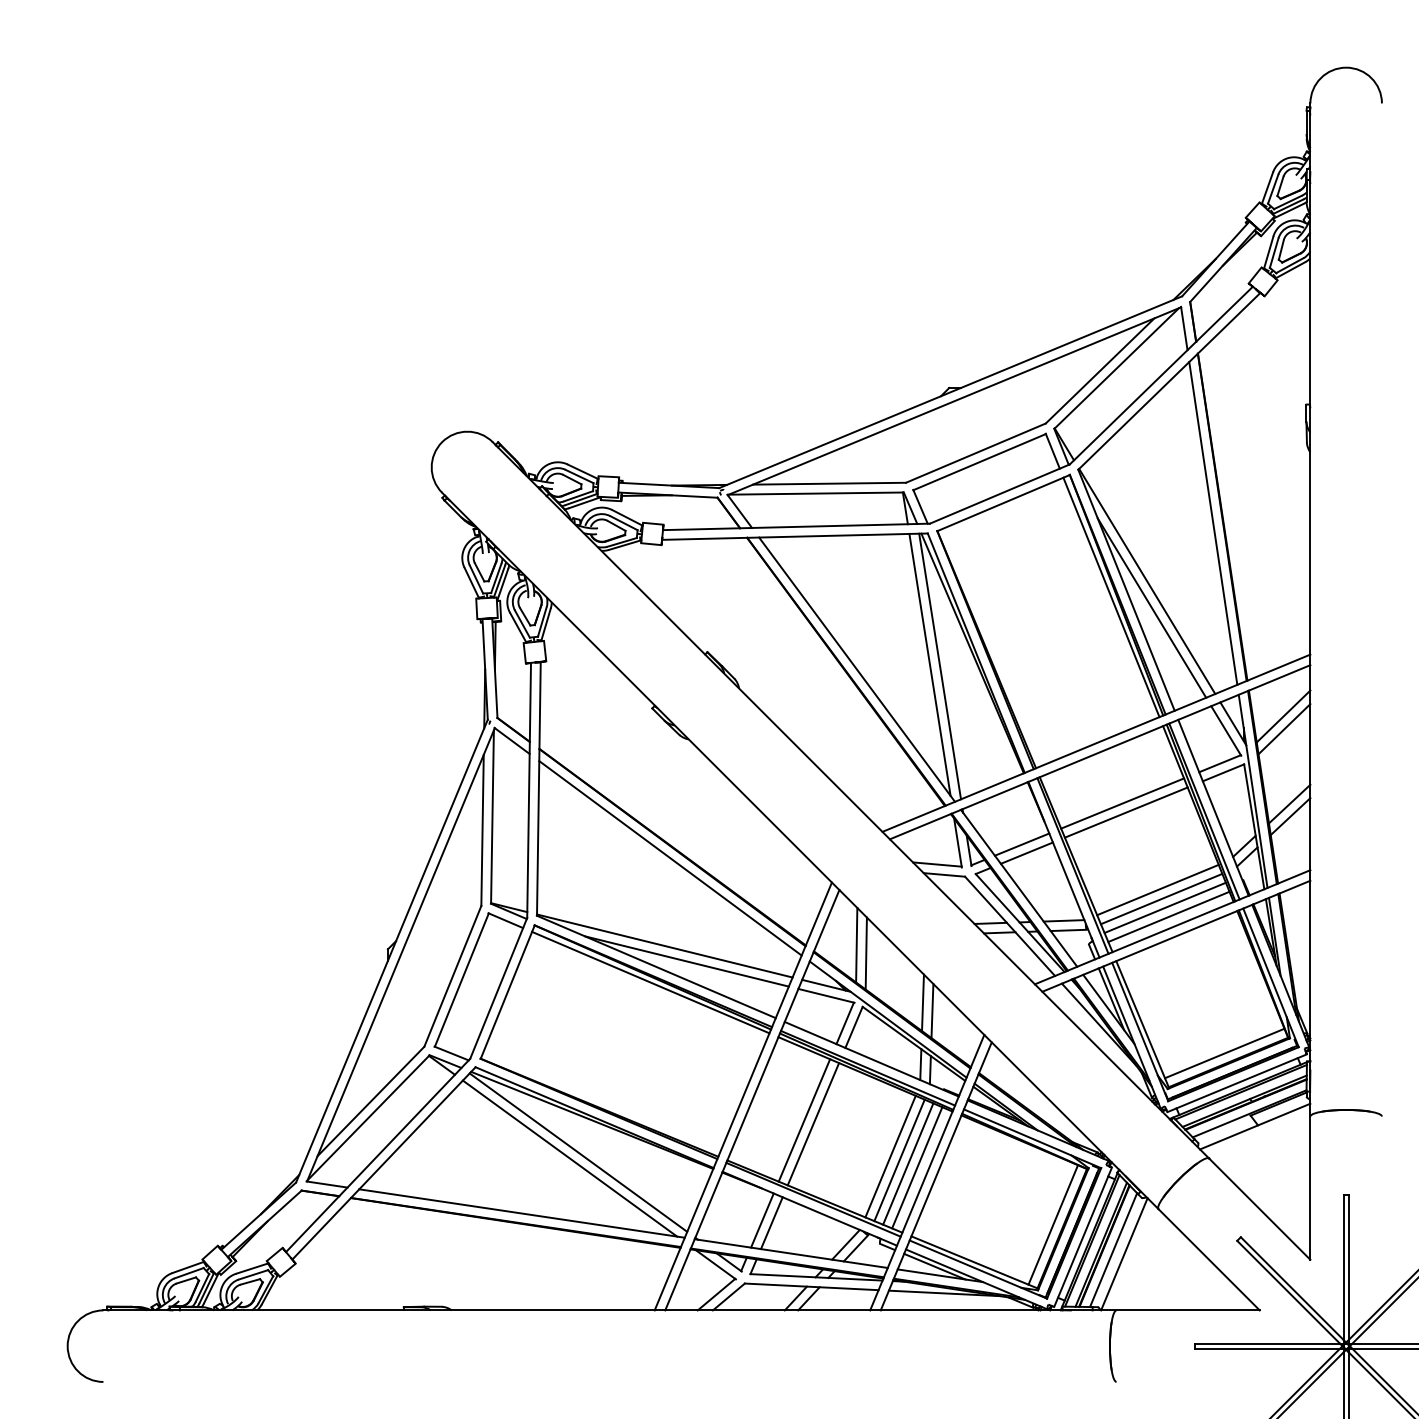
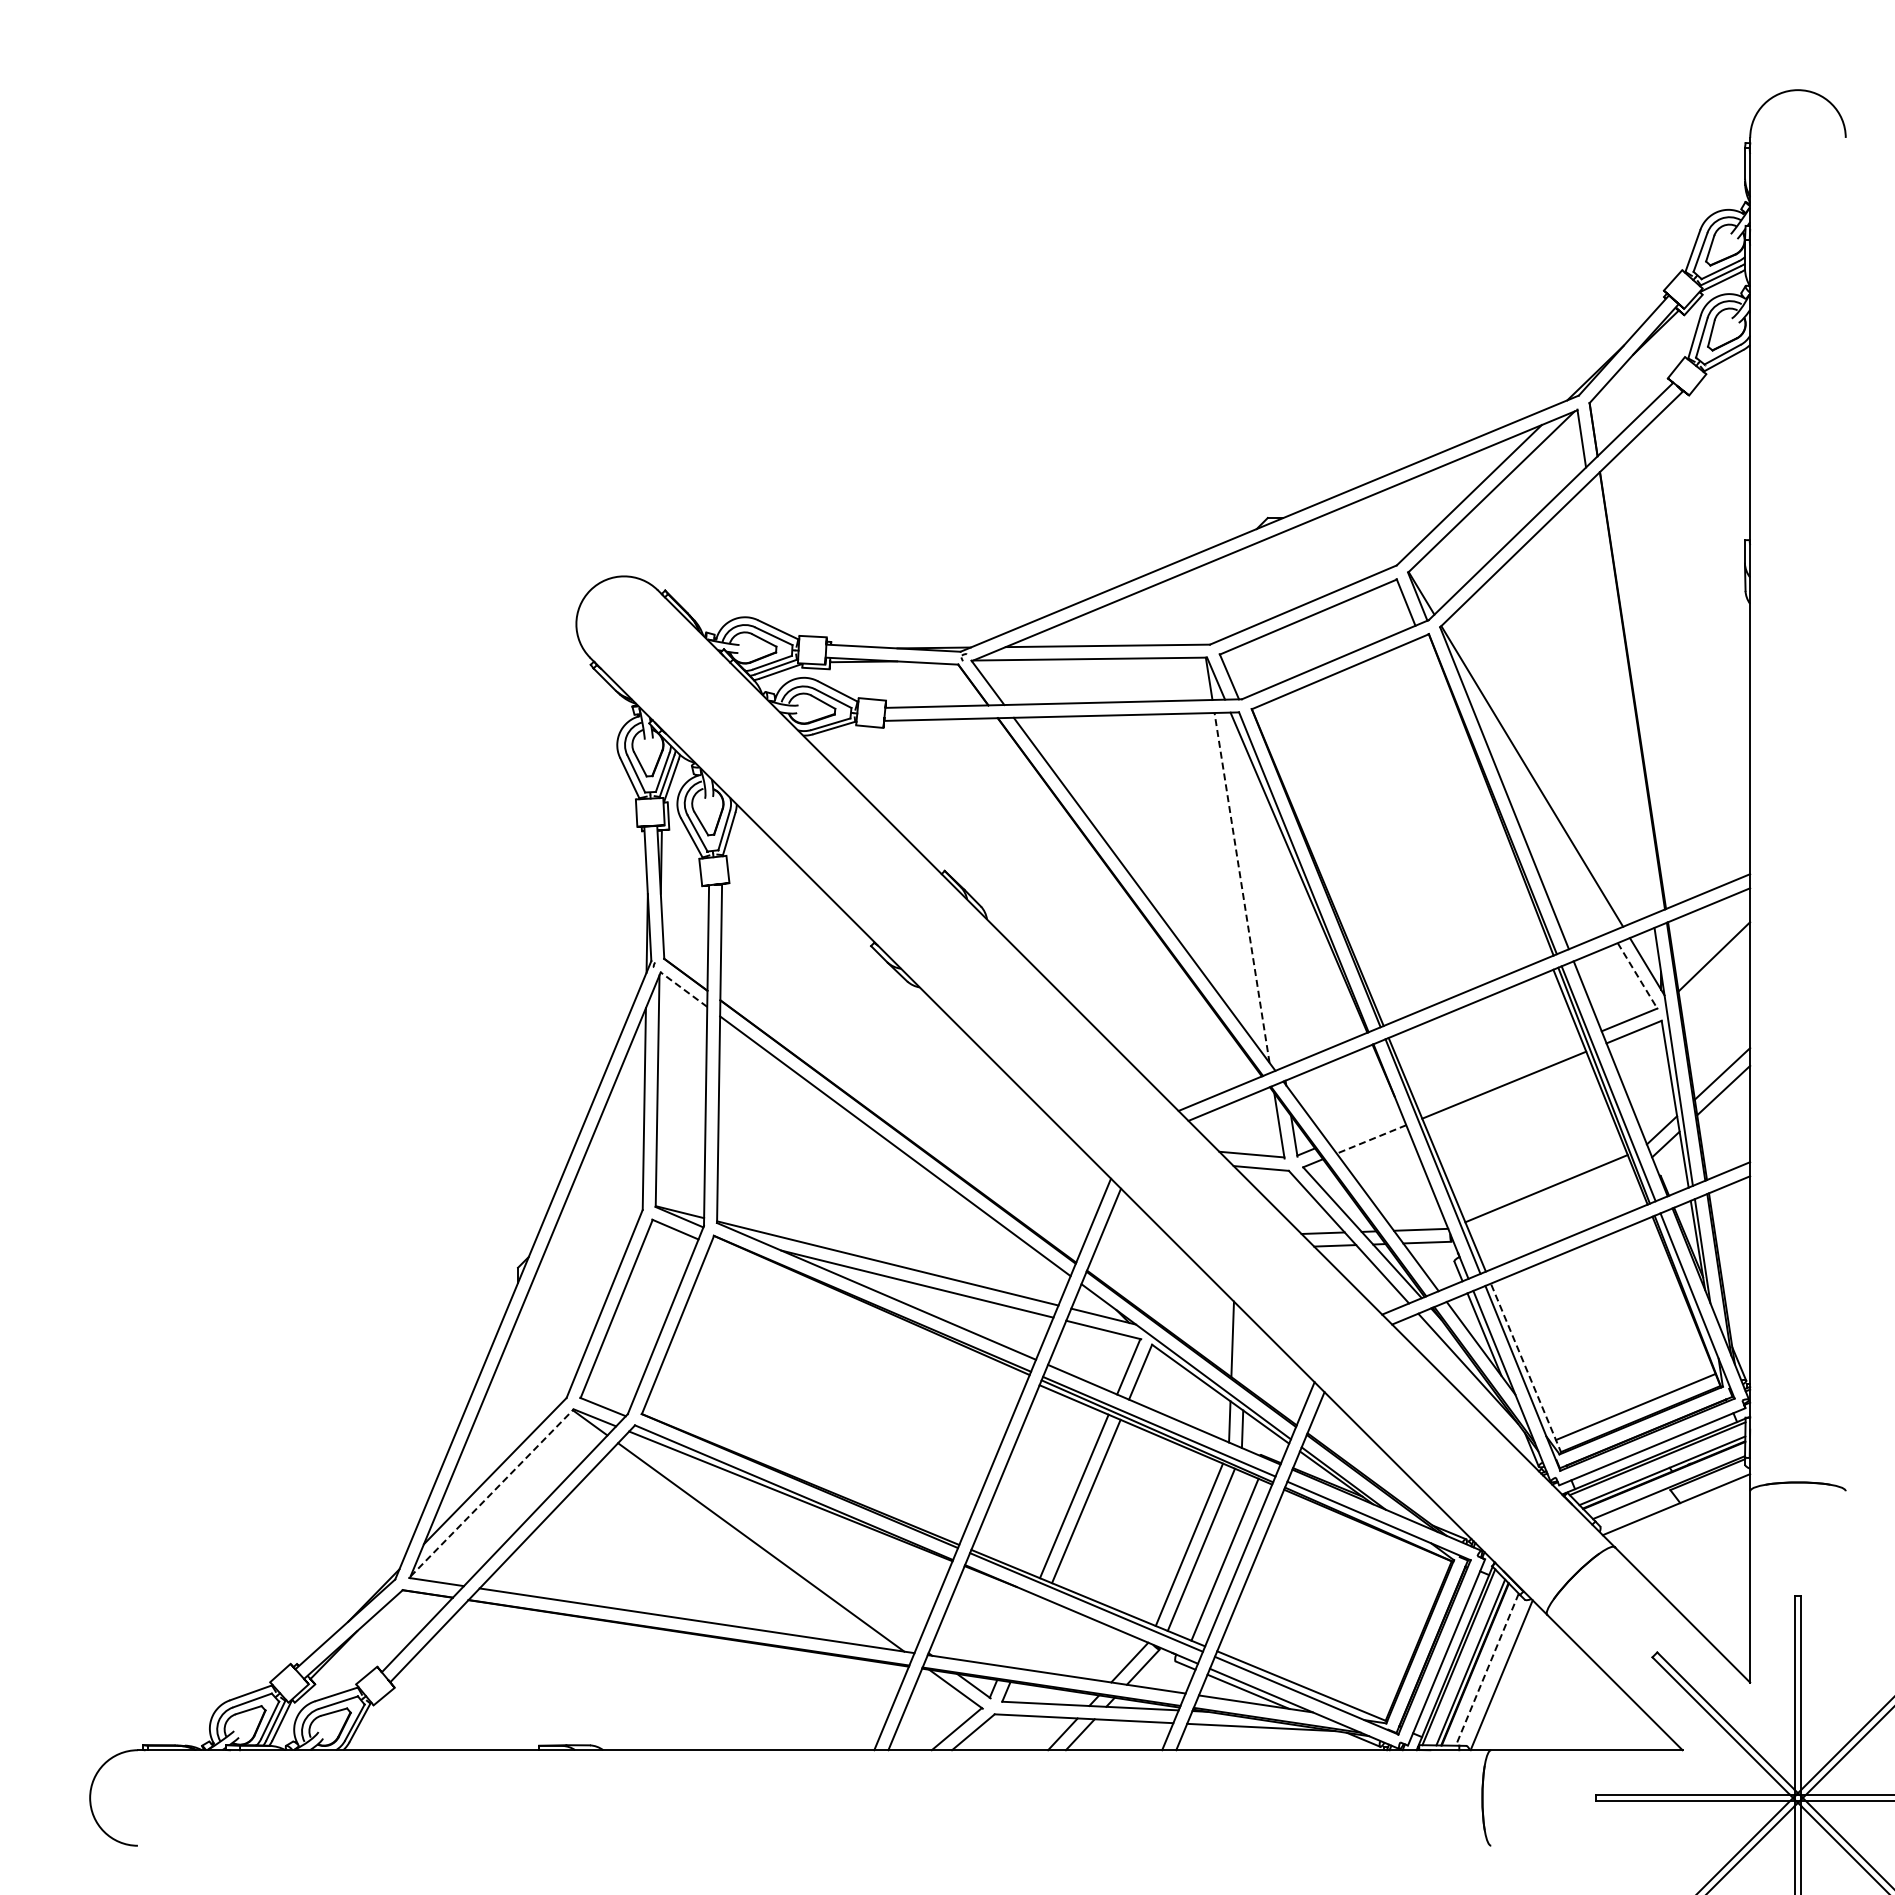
line: (1213, 523) -> (1620, 698), removed
line: (1111, 597) -> (1484, 797), removed
line: (1151, 607) -> (1538, 811), removed
line: (929, 664) -> (1241, 887), solid -> dashed
line: (940, 666) -> (1255, 889), removed
line: (1284, 728) -> (1715, 973), removed
line: (1226, 731) -> (1637, 976), solid -> dashed
line: (511, 740) -> (683, 989), solid -> dashed
line: (1122, 803) -> (1499, 1072), removed
line: (1021, 844) -> (1364, 1127), removed
line: (1026, 853) -> (1371, 1139), solid -> dashed
line: (1161, 898) -> (1551, 1200), removed
line: (1165, 907) -> (1556, 1212), removed
line: (1169, 916) -> (1561, 1224), removed
line: (856, 945) -> (1143, 1262), removed
line: (865, 953) -> (1156, 1273), removed
line: (650, 982) -> (868, 1312), removed
line: (932, 1011) -> (1245, 1350), removed
line: (1142, 1024) -> (1526, 1368), solid -> dashed
line: (368, 1117) -> (492, 1492), solid -> dashed
line: (578, 1152) -> (772, 1539), removed
line: (907, 1163) -> (1212, 1554), removed
line: (762, 1220) -> (1018, 1630), removed
line: (771, 1223) -> (1030, 1633), removed
line: (1053, 1224) -> (1406, 1635), removed
line: (1113, 1250) -> (1487, 1670), solid -> dashed

